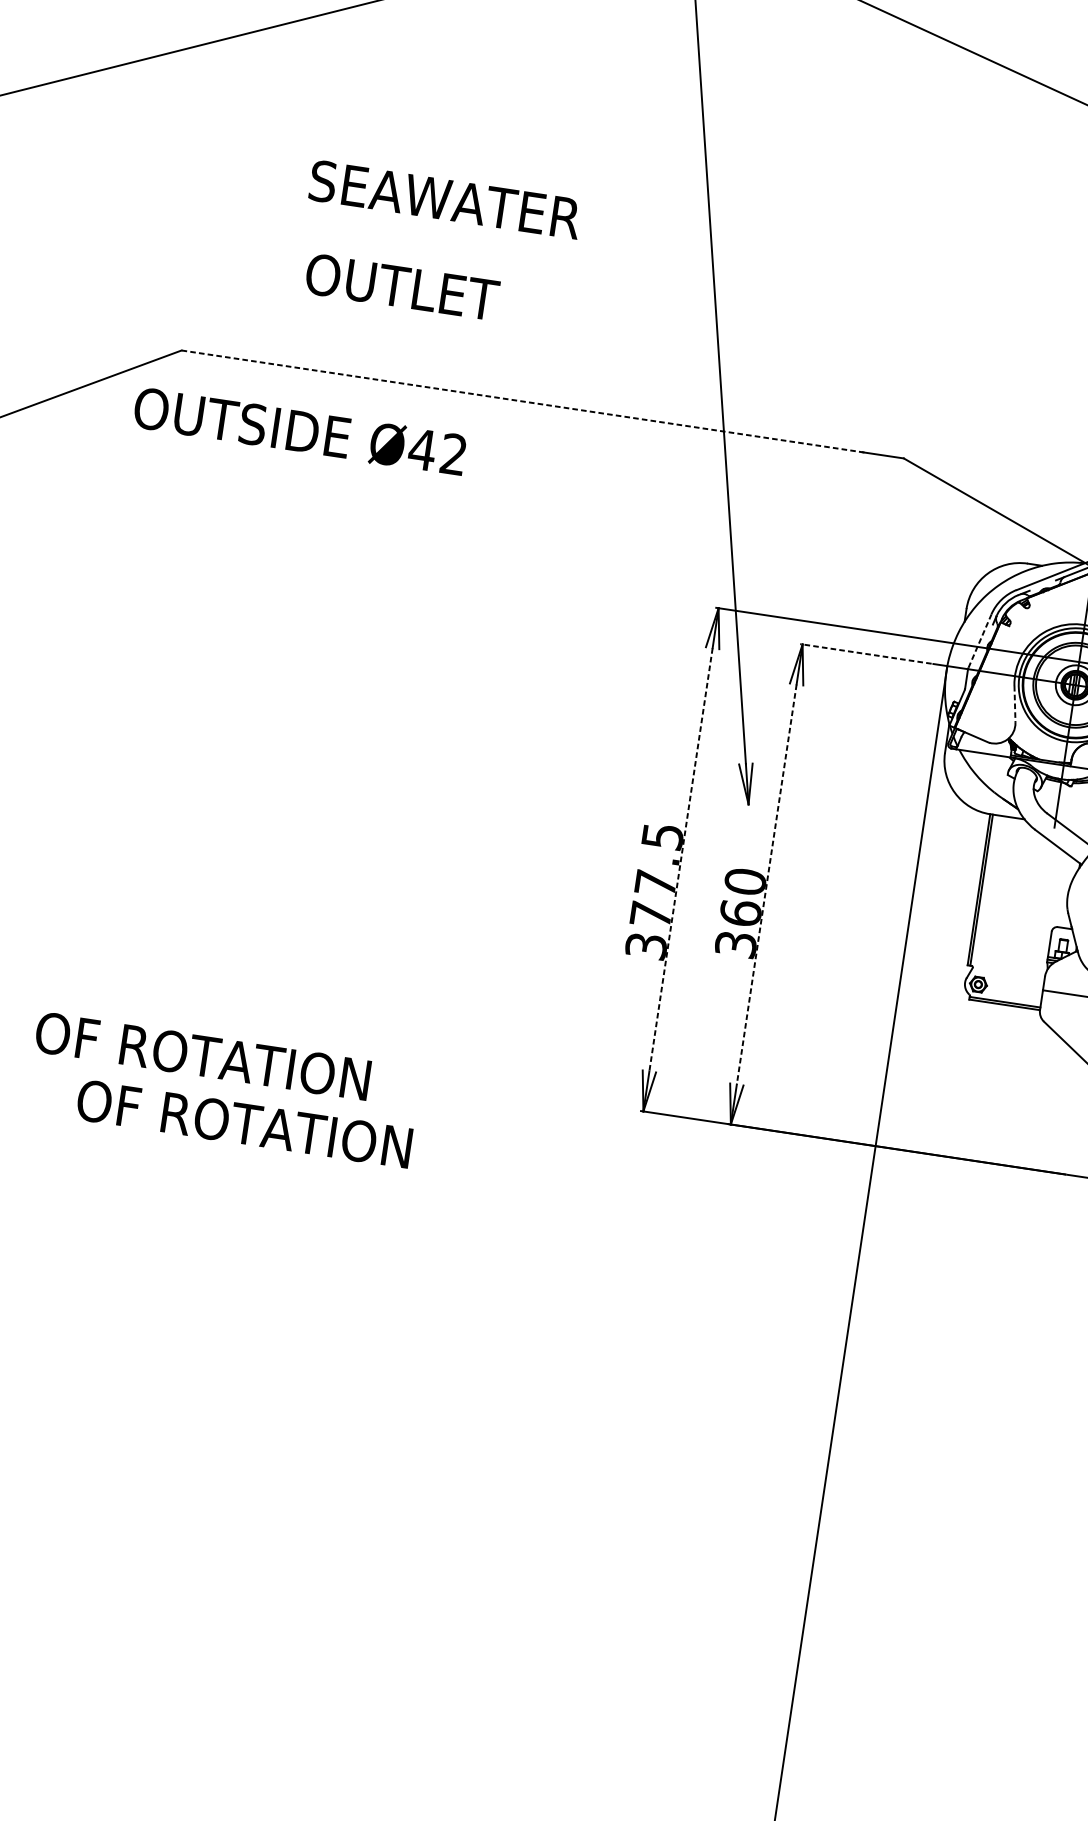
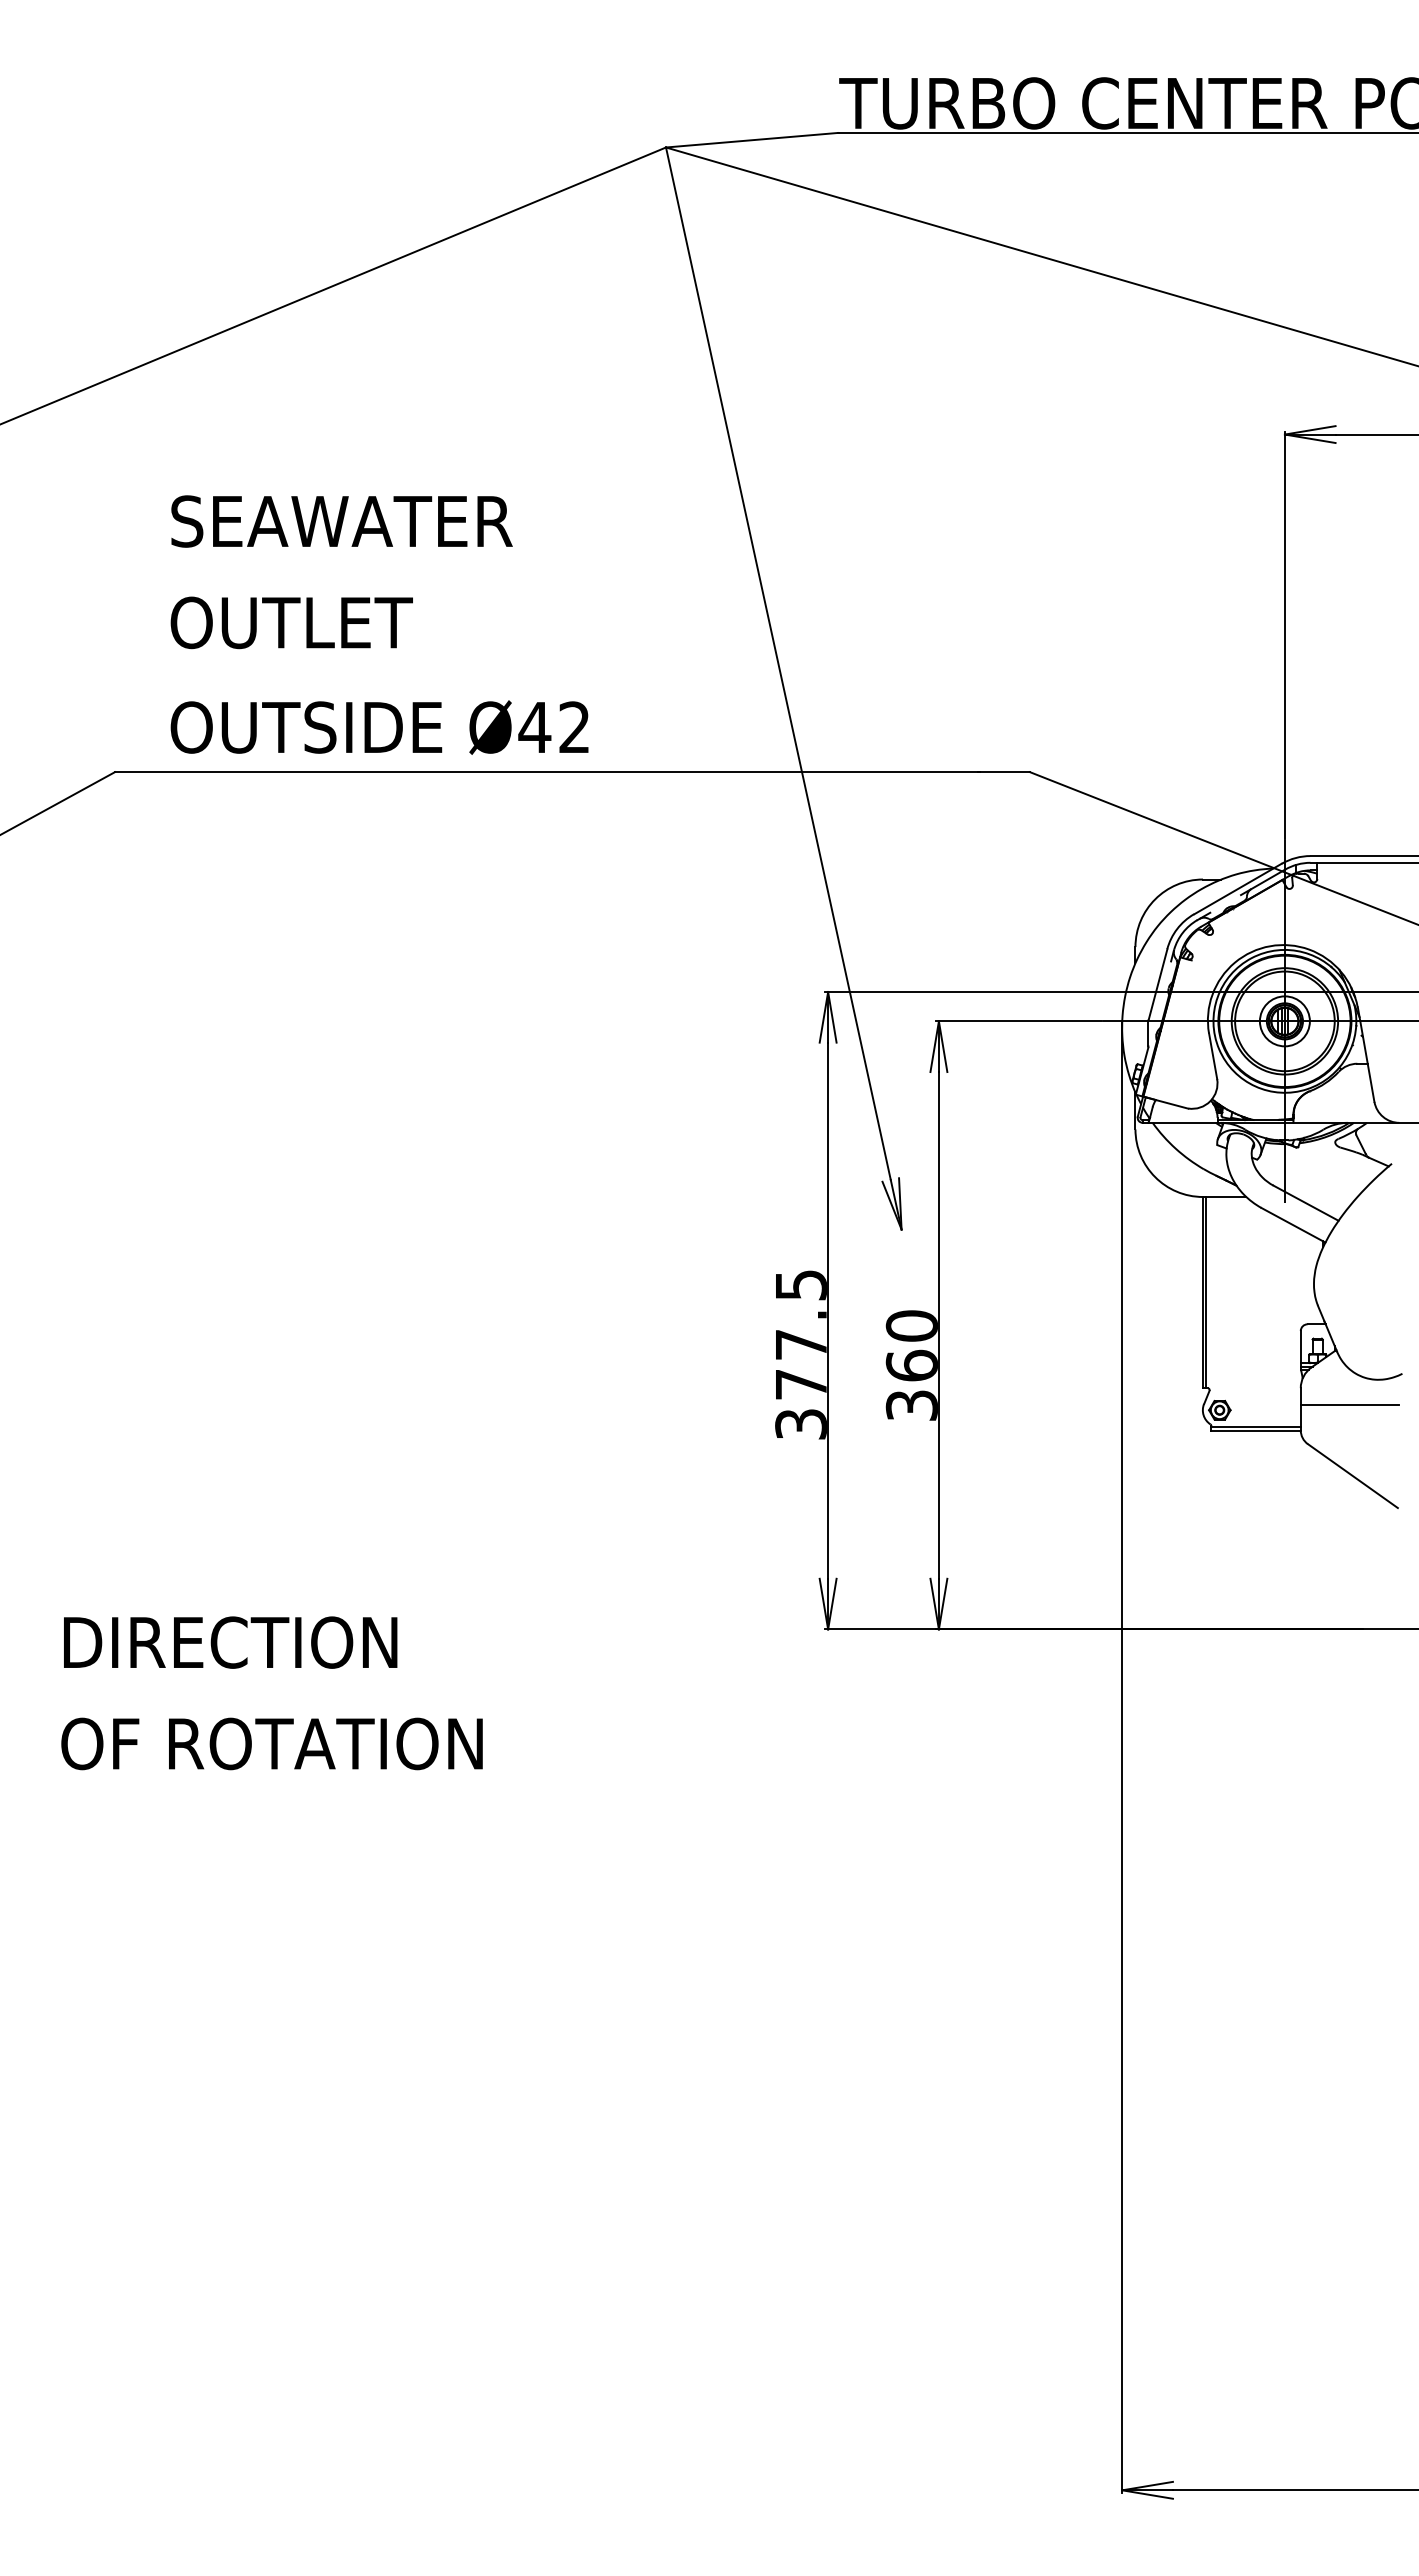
text: (445, 199) -> (341, 521), moved
text: (402, 286) -> (291, 622), moved
line: (522, 401) -> (547, 772), dashed -> solid
text: (299, 431) -> (379, 727), moved
line: (980, 640) -> (1158, 983), dashed -> solid
line: (865, 653) -> (1018, 1021), dashed -> solid
line: (1015, 704) -> (1213, 1056), dashed -> solid
line: (681, 860) -> (828, 1311), dashed -> solid
line: (766, 884) -> (938, 1325), dashed -> solid
text: (202, 1056) -> (271, 1642), OF ROTATION -> DIRECTION
text: (244, 1123) -> (271, 1743), moved

